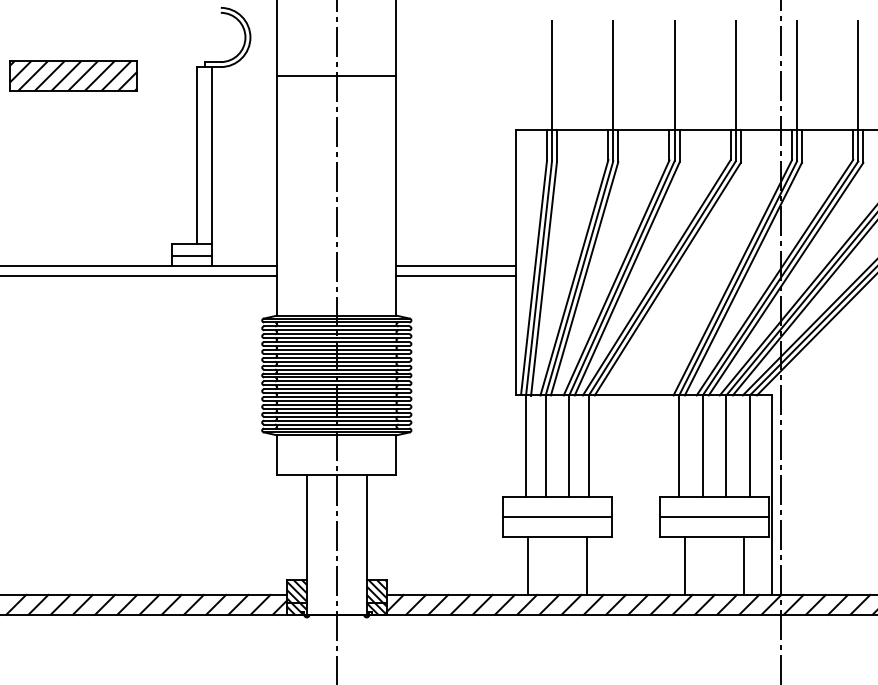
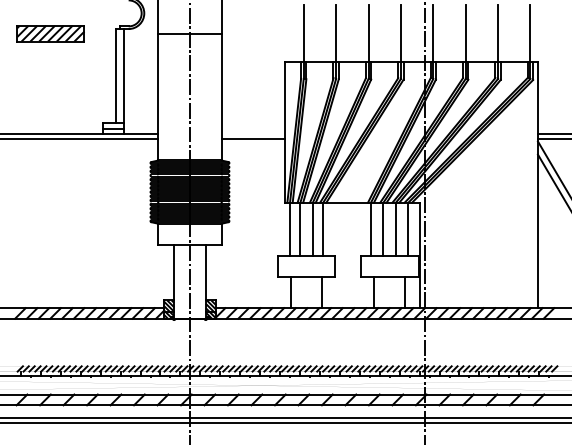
line: (455, 266) -> (252, 134), removed
line: (557, 516) -> (306, 266), removed
line: (714, 516) -> (389, 266), removed

